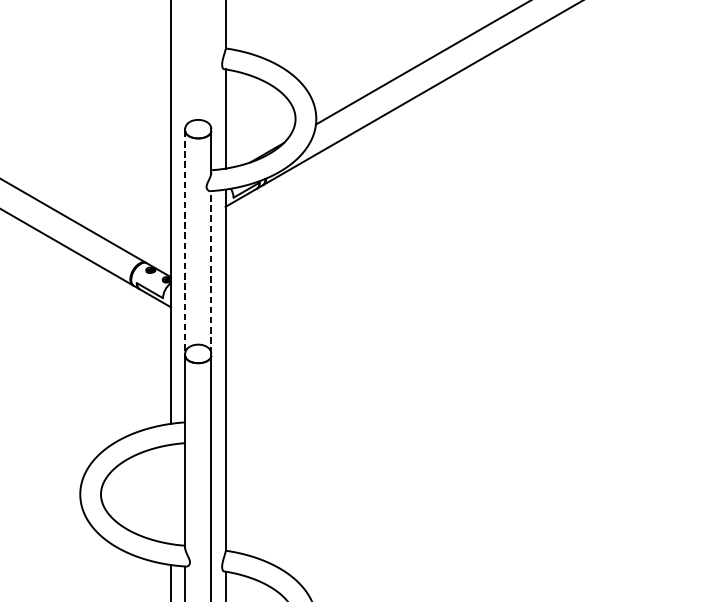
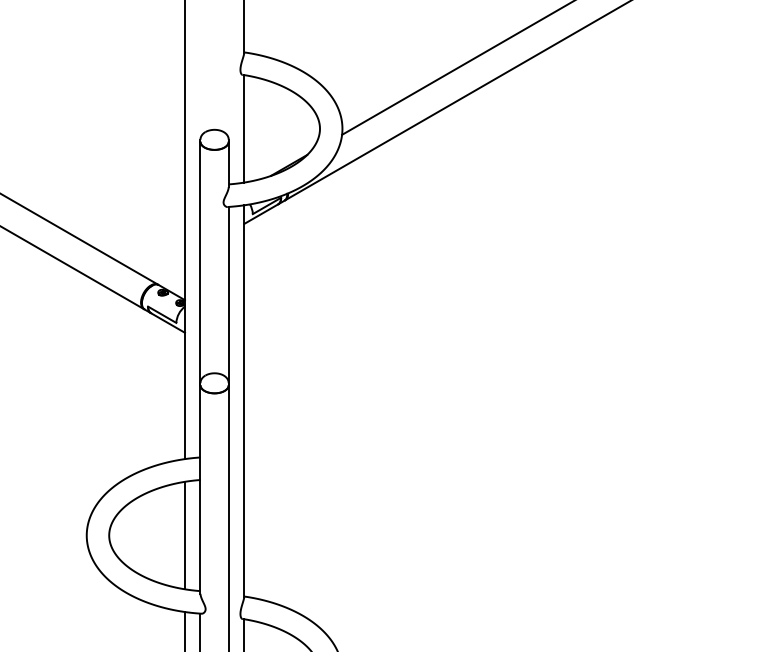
line: (185, 242) -> (200, 262), dashed -> solid
line: (211, 271) -> (228, 294), dashed -> solid
line: (170, 494) -> (184, 535), added

